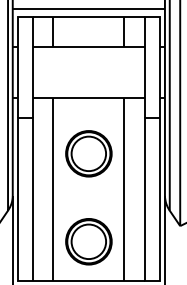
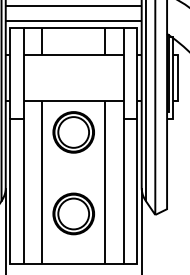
part: (88, 153) -> (73, 132), moved
part: (88, 241) -> (73, 213), moved

